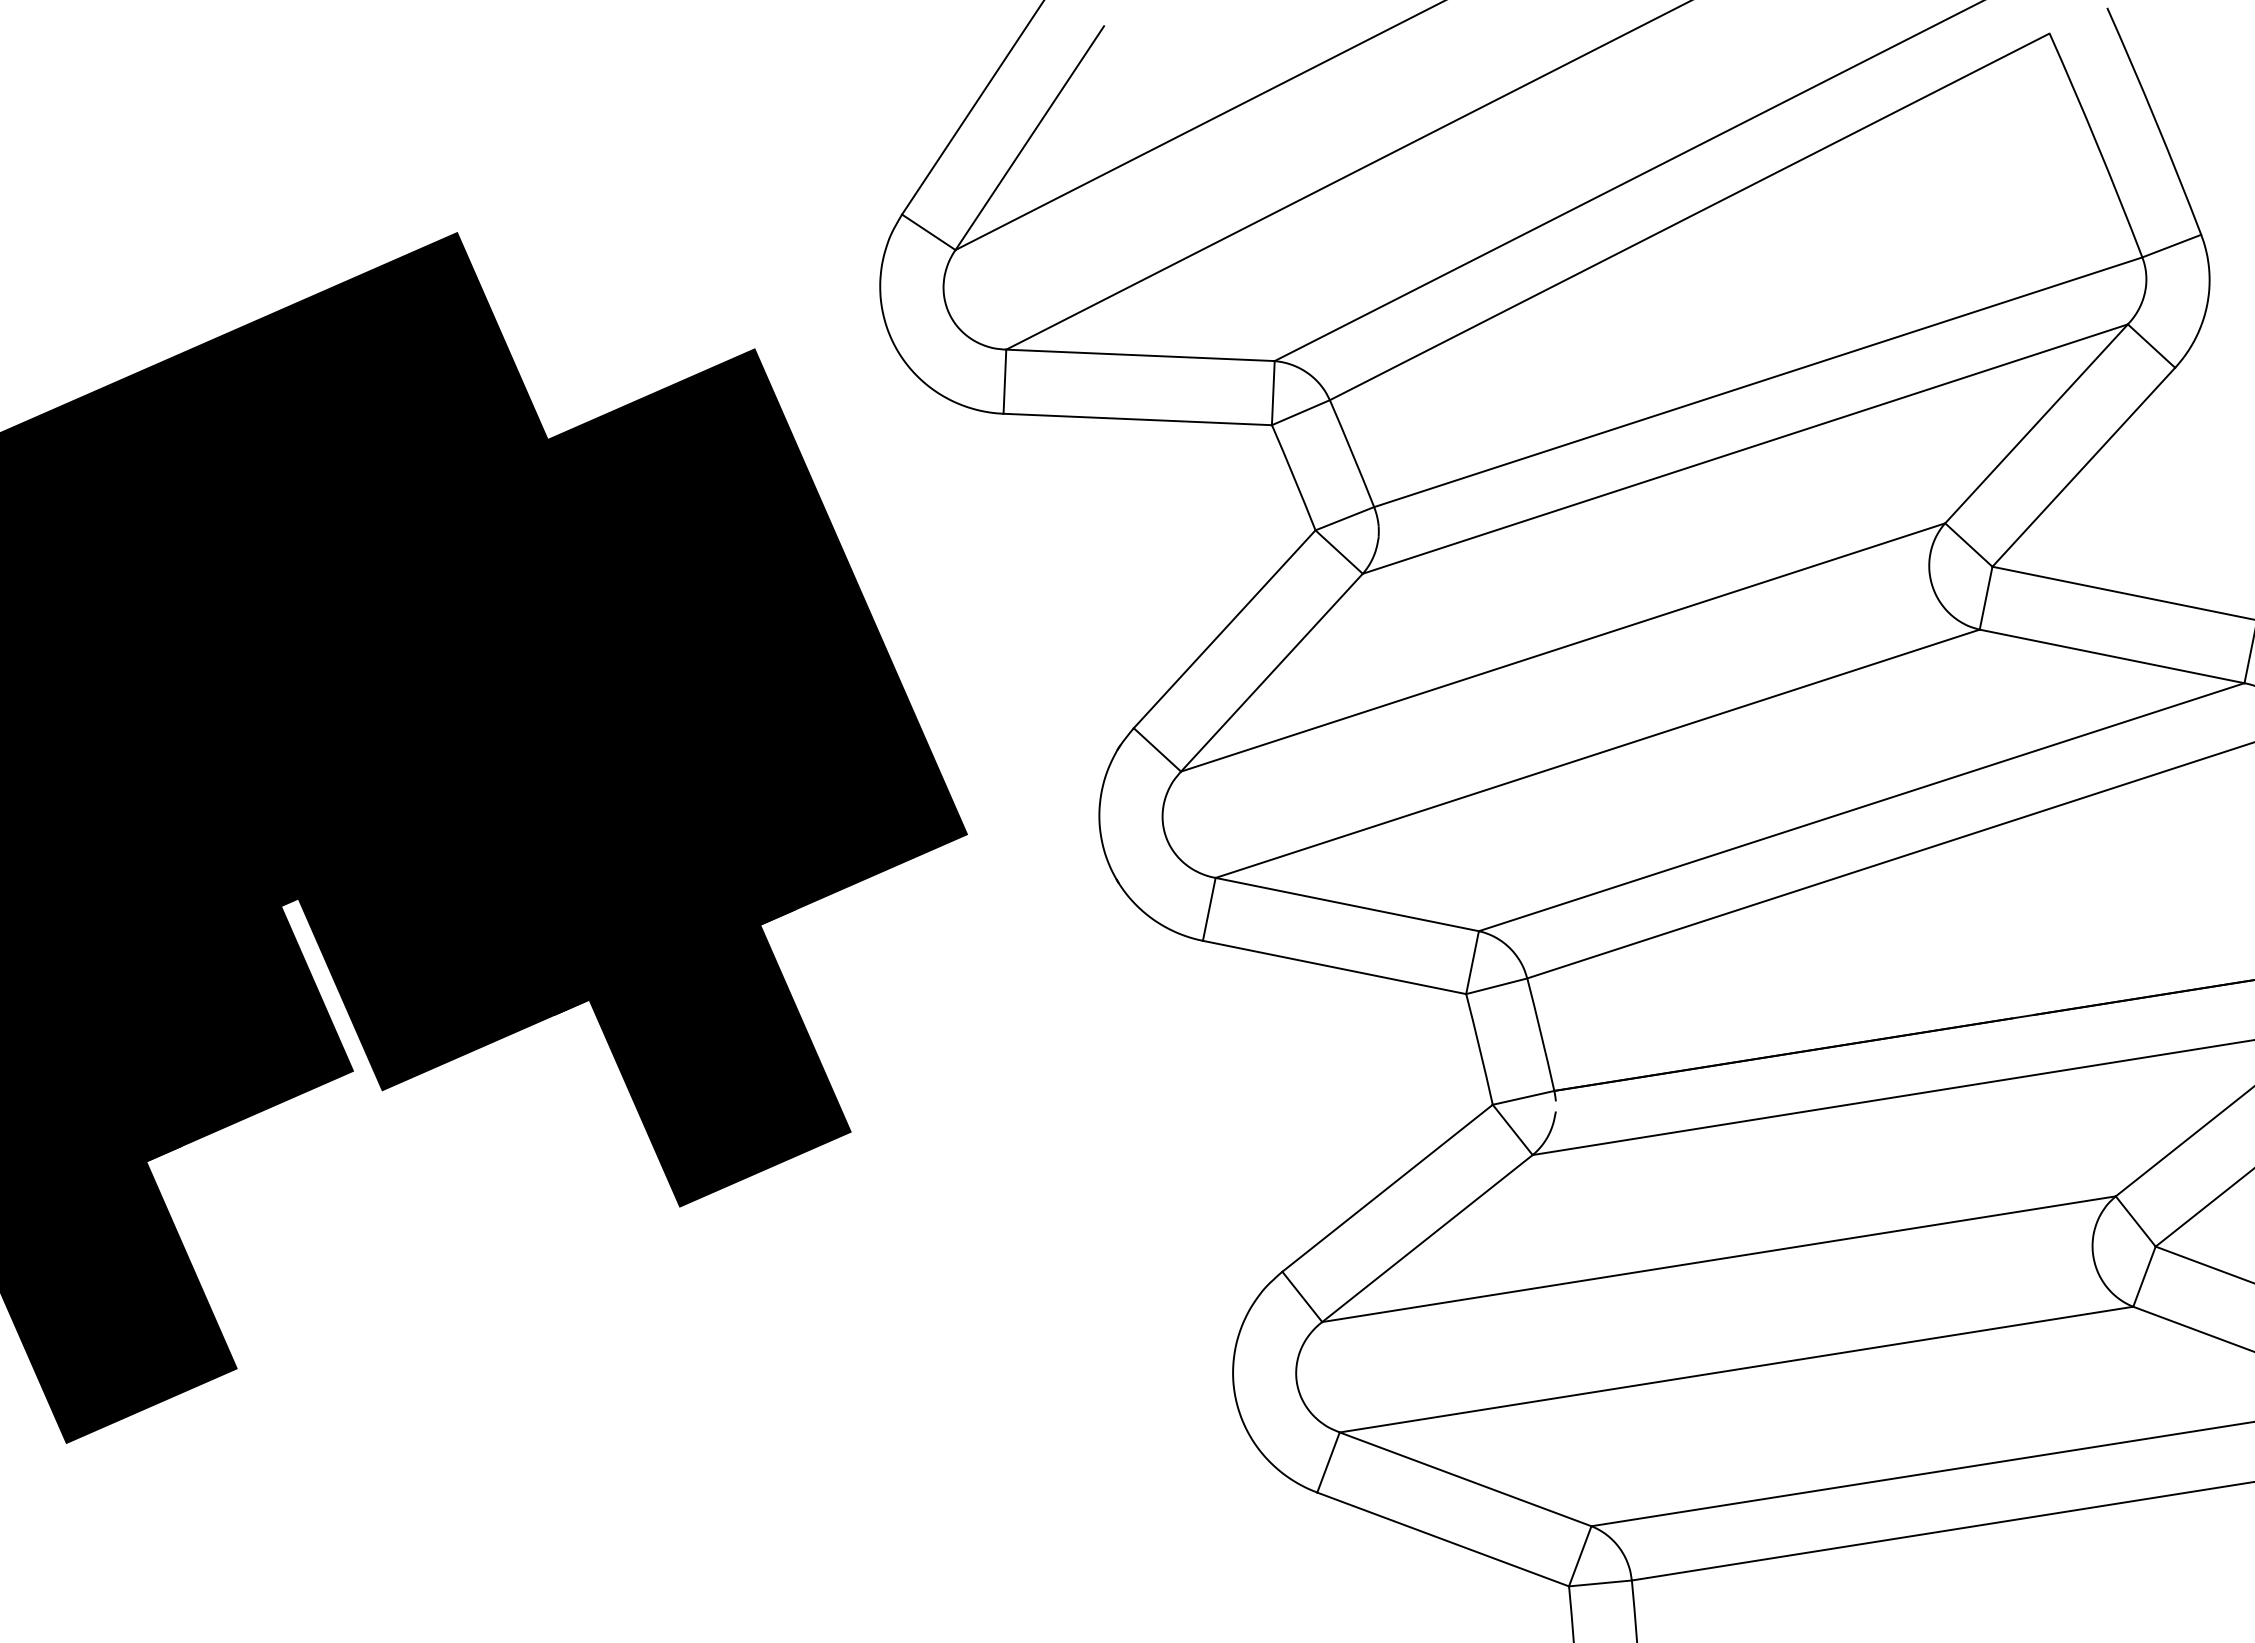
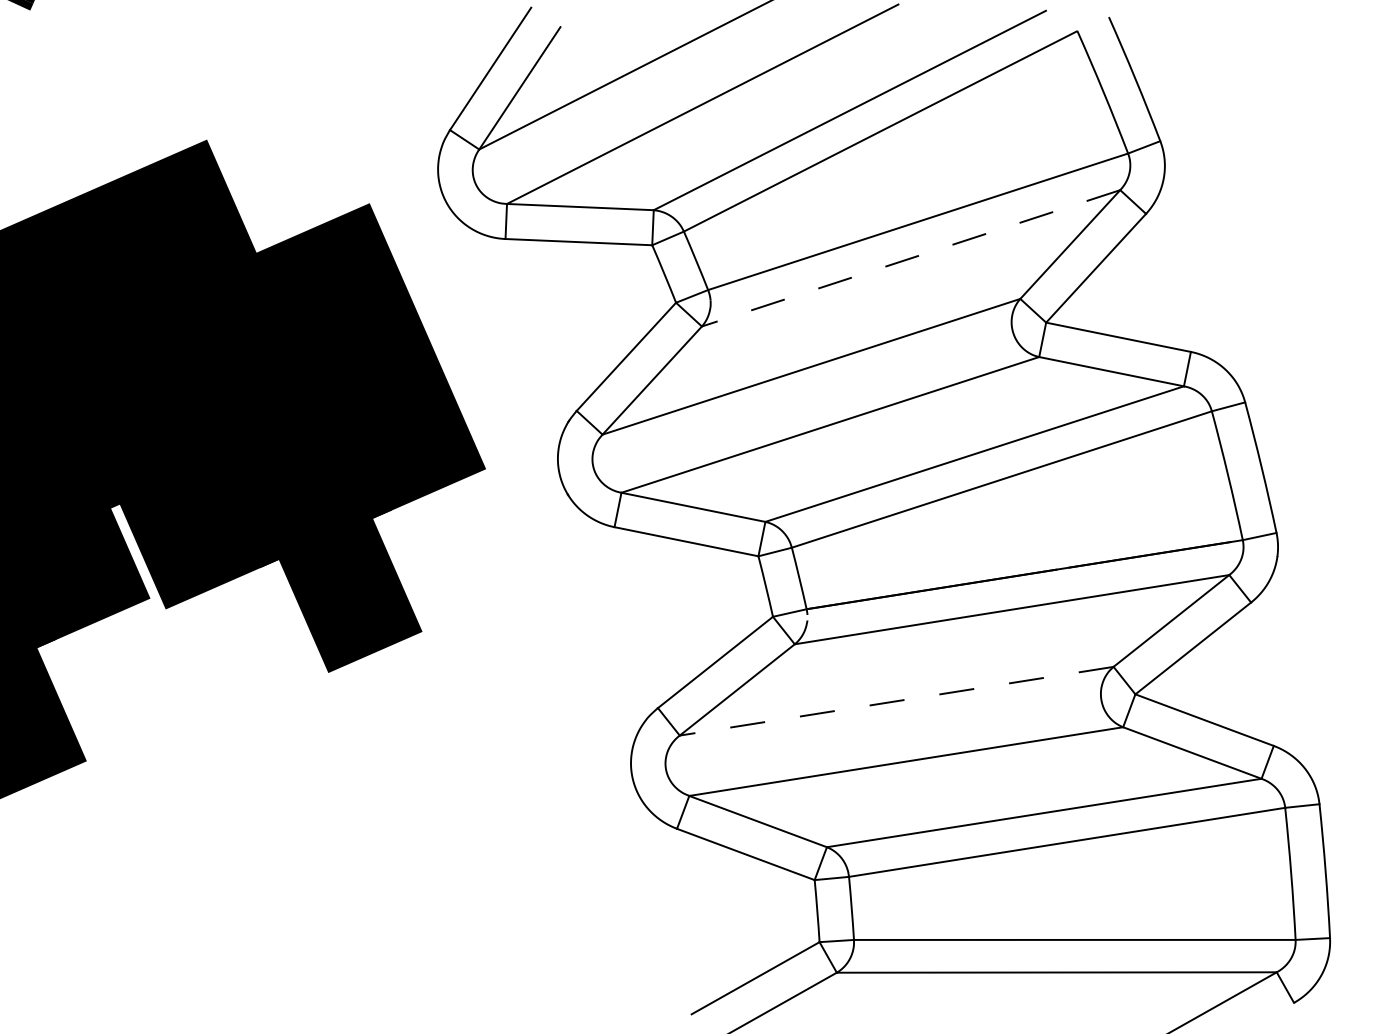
line: (1746, 449) -> (911, 258), solid -> dashed
line: (1718, 1259) -> (896, 701), solid -> dashed

